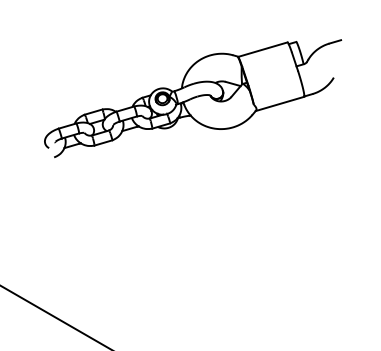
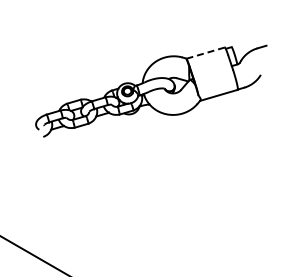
line: (262, 50) -> (205, 53), solid -> dashed

